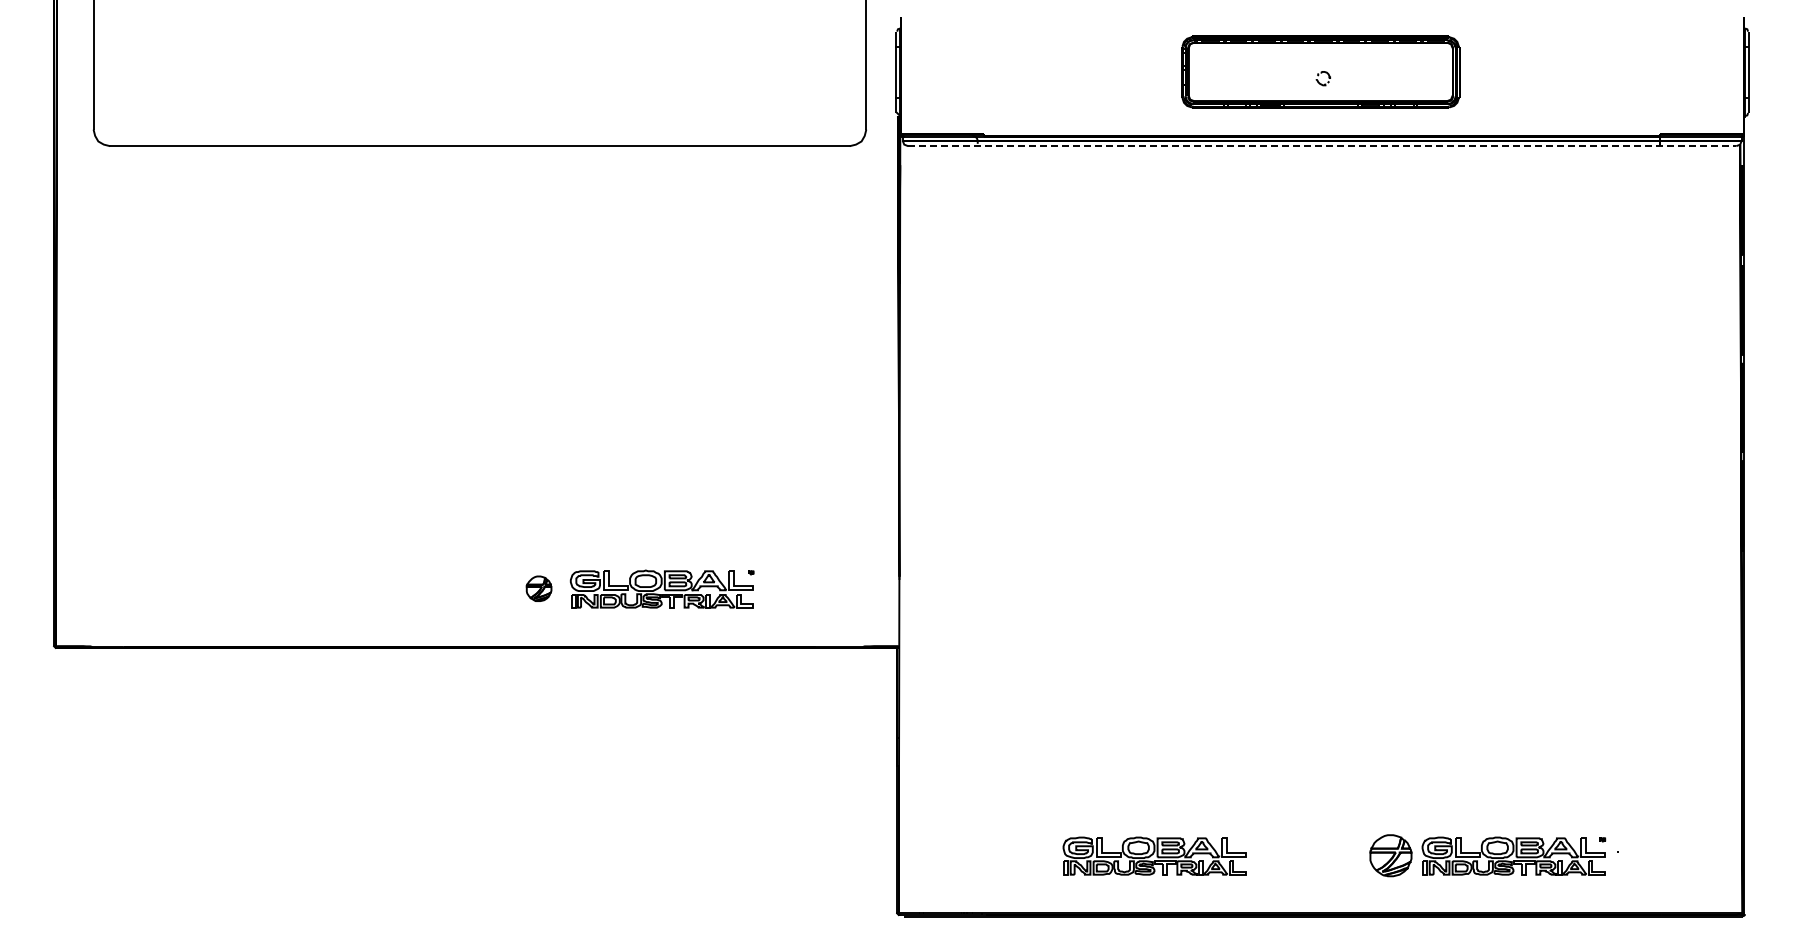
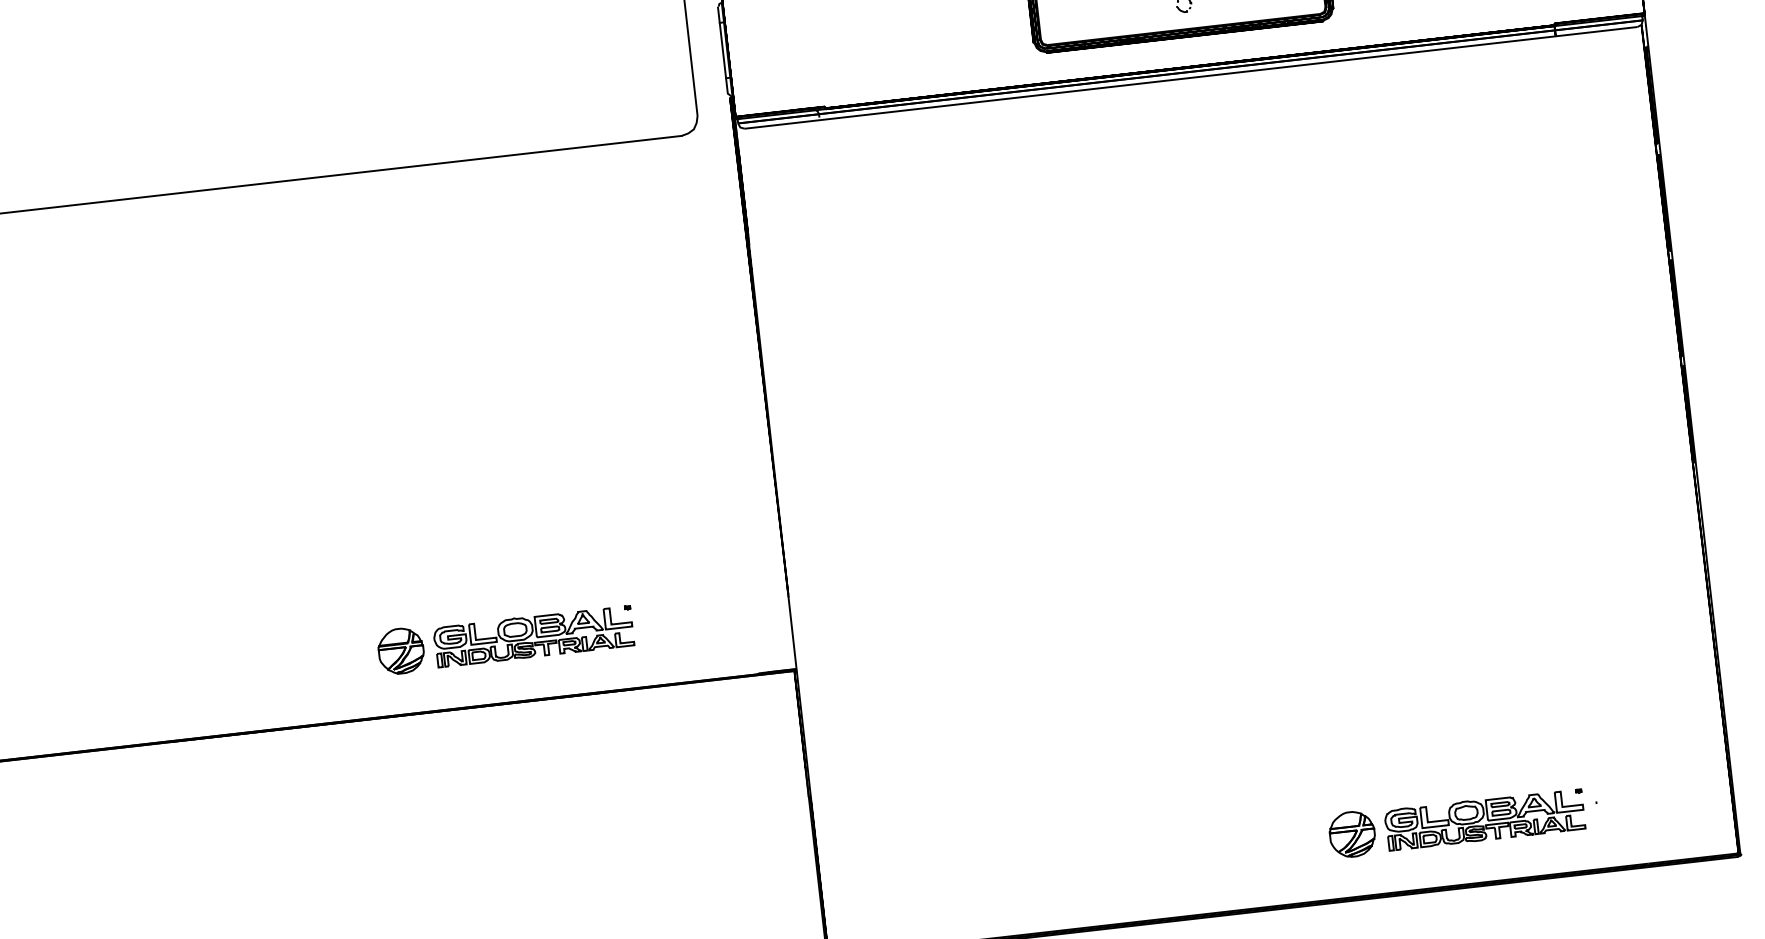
line: (1323, 146) -> (1192, 78), dashed -> solid
part: (538, 588) -> (400, 651), size x1.67
part: (1154, 855) -> (1097, 863), removed

